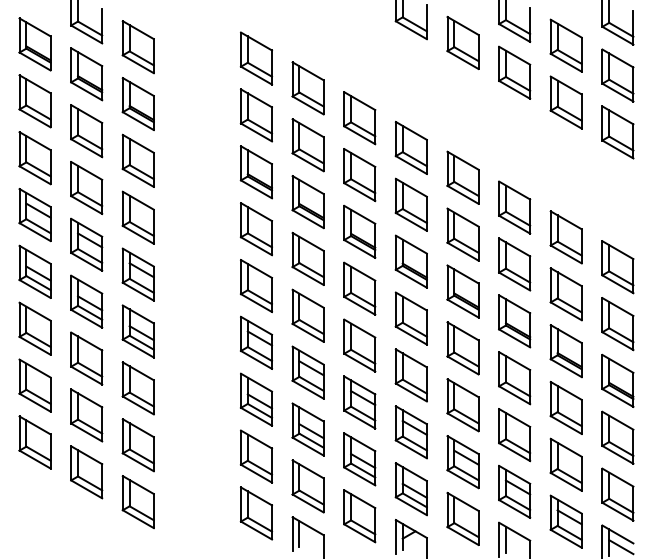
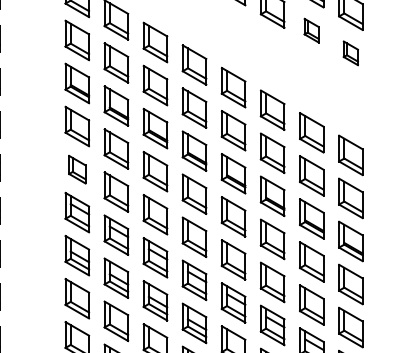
part: (565, 102) -> (311, 30), size x0.6
part: (617, 132) -> (350, 53), size x0.6
part: (256, 286) -> (77, 169), size x0.7

